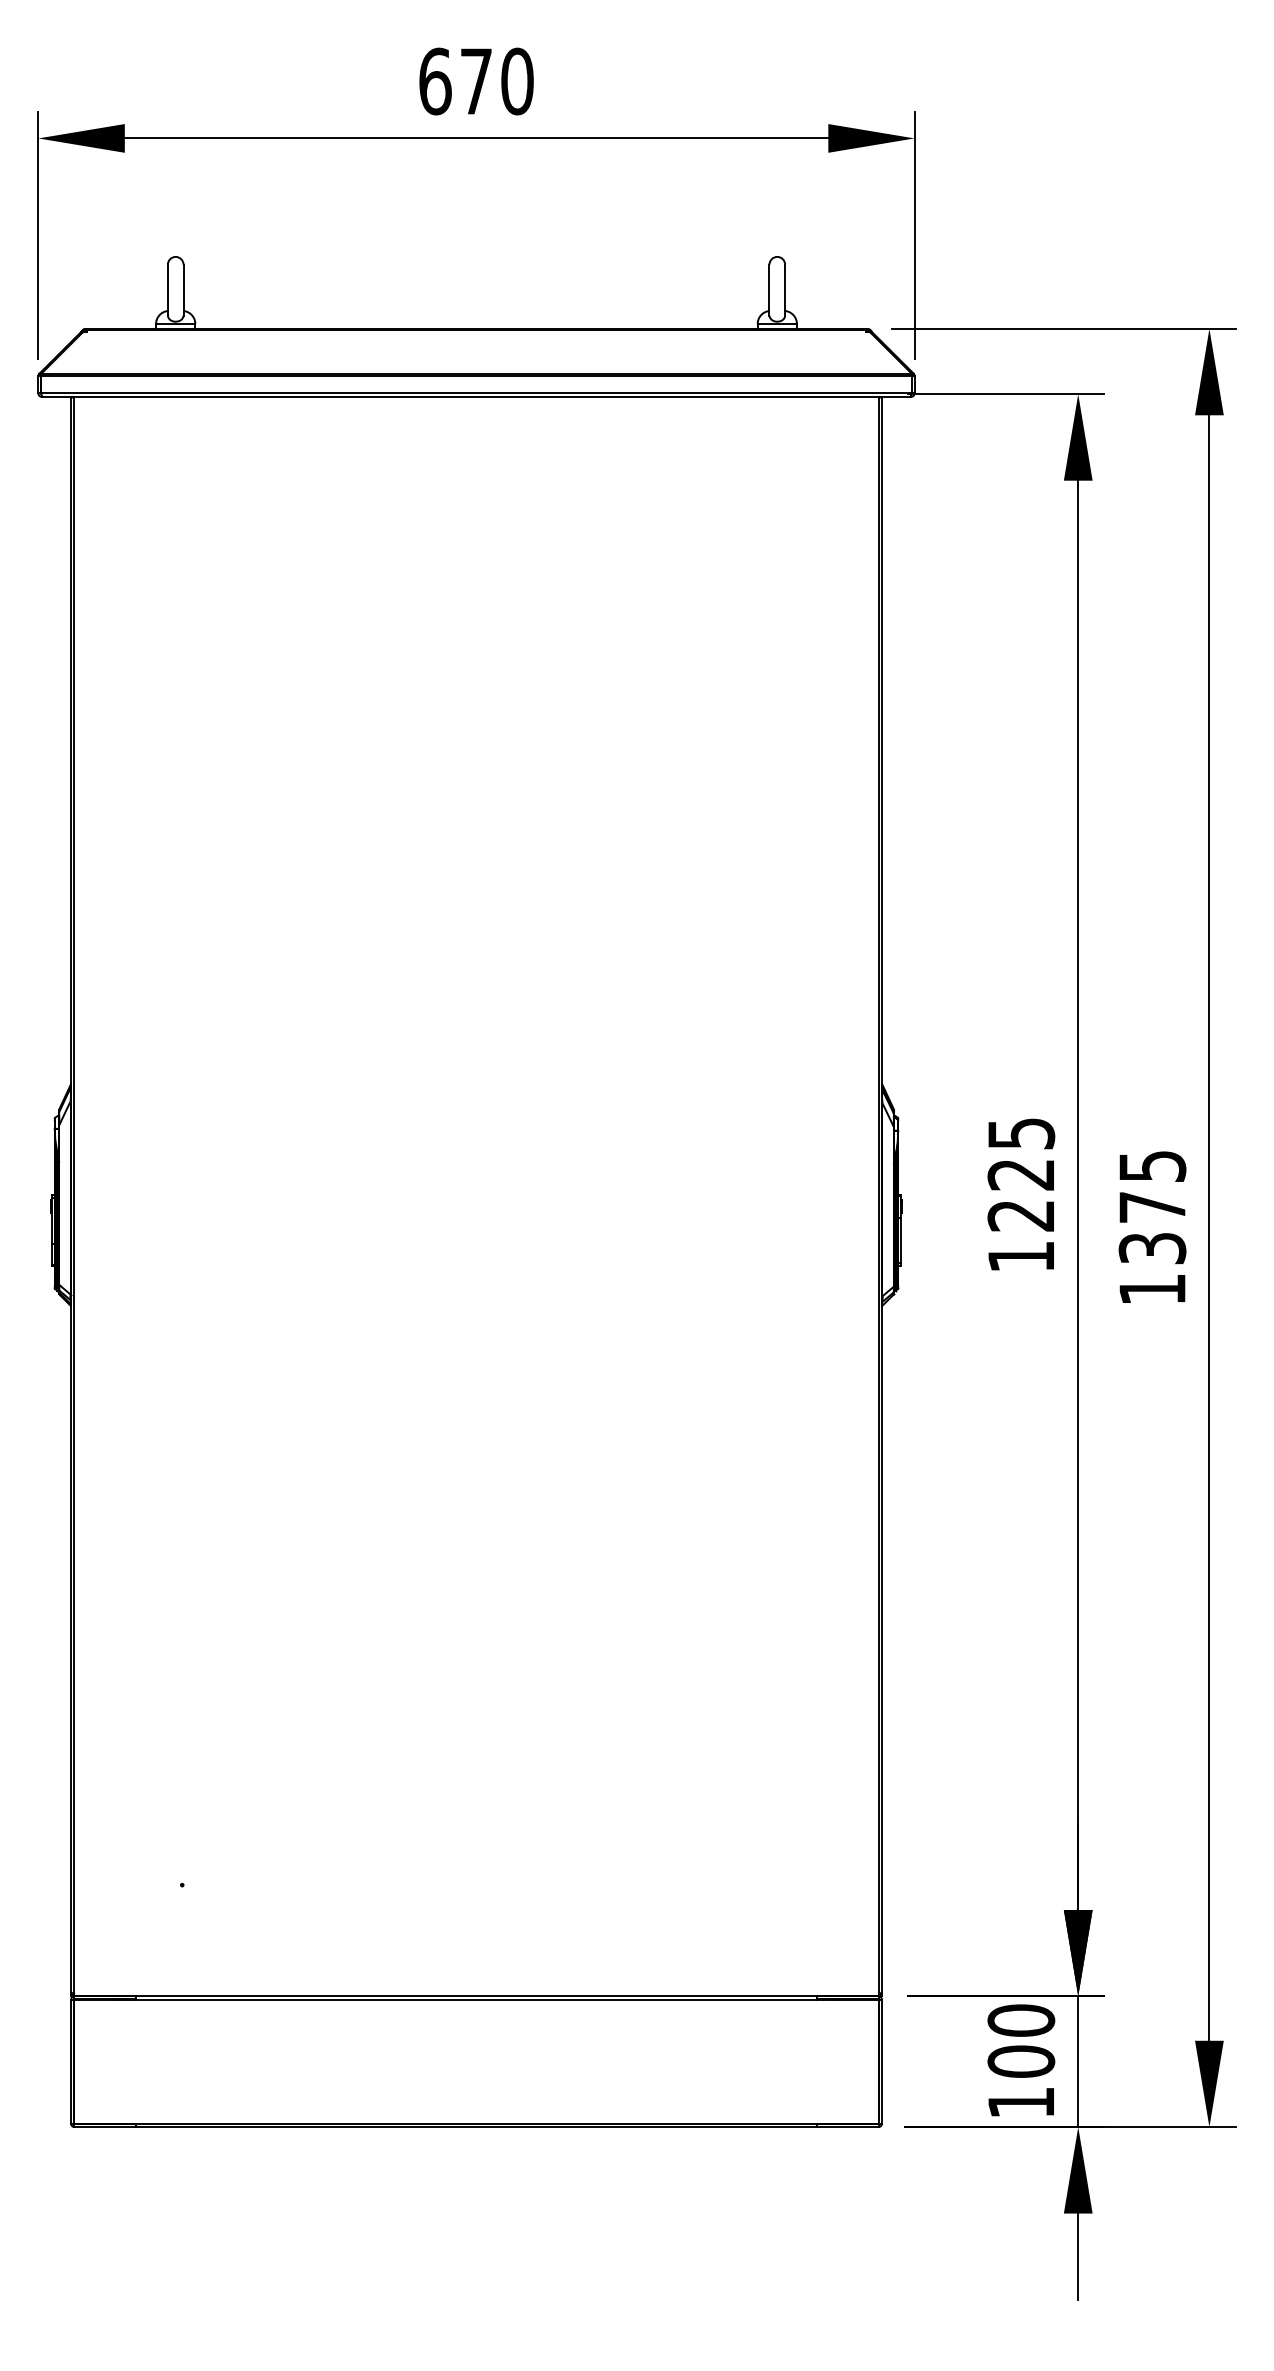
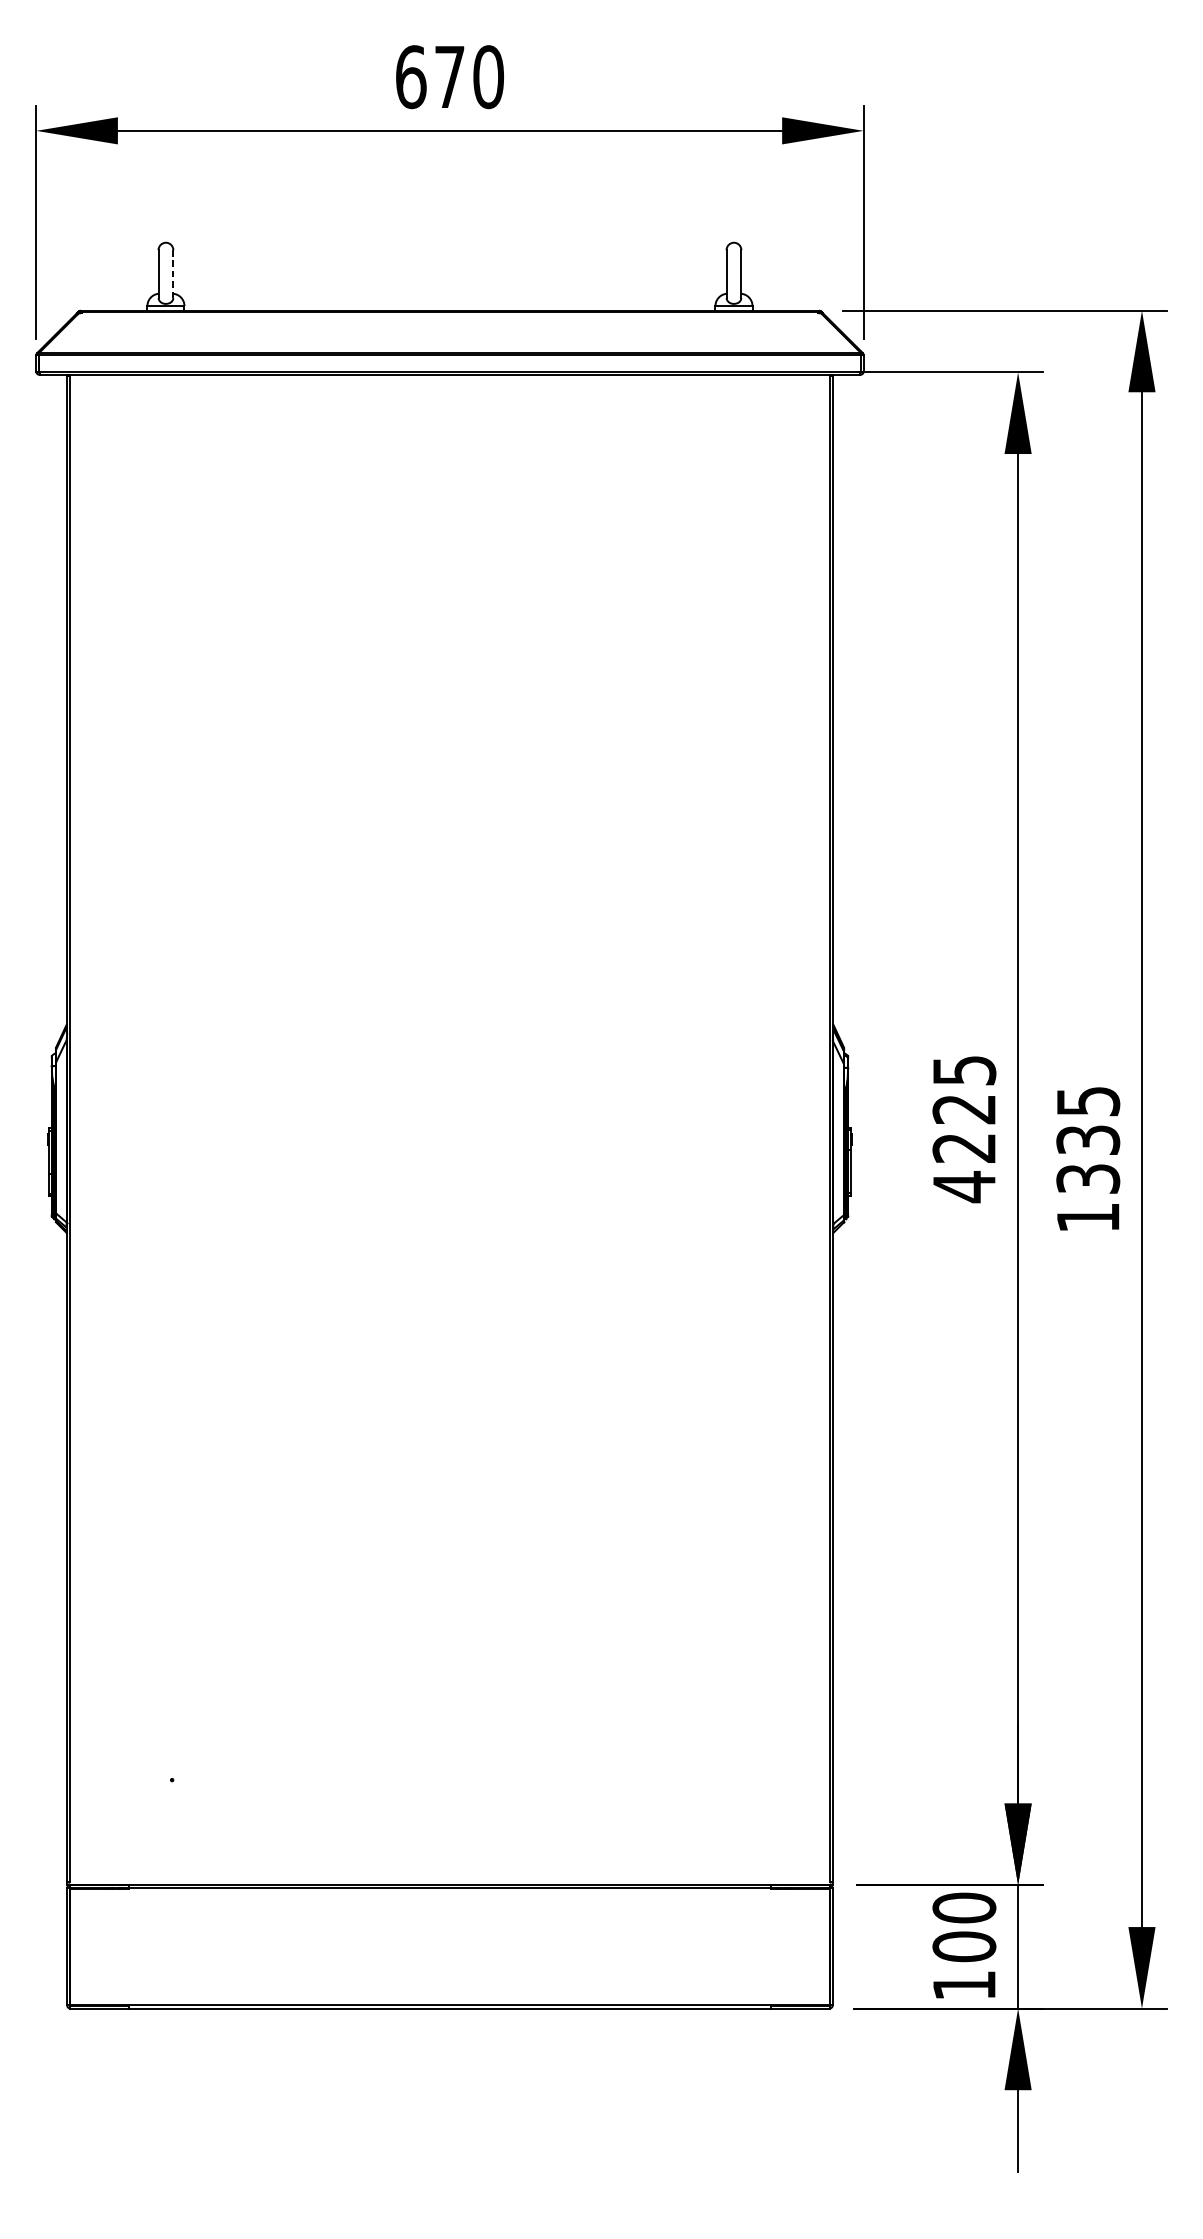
line: (183, 289) -> (173, 273), solid -> dashed
text: (1152, 1207) -> (1088, 1140), 1375 -> 1335
text: (1020, 1257) -> (963, 1187), 1225 -> 4225

